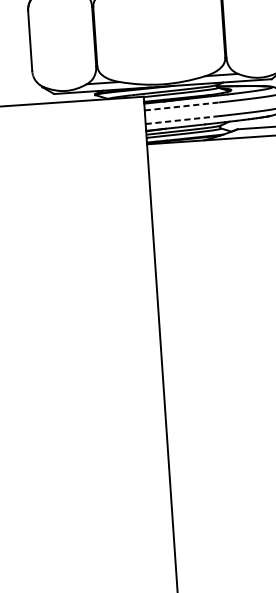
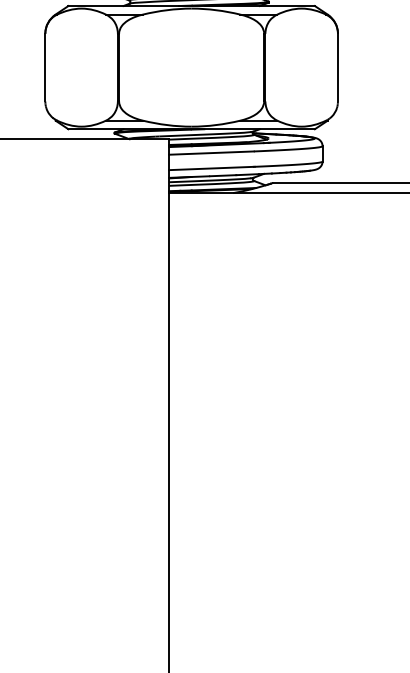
line: (182, 106) -> (212, 153), dashed -> solid
line: (183, 120) -> (212, 168), dashed -> solid

